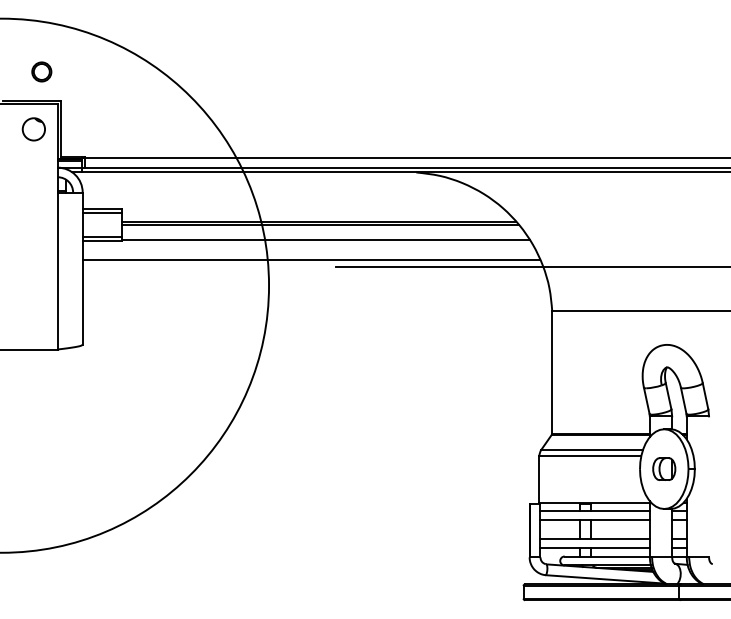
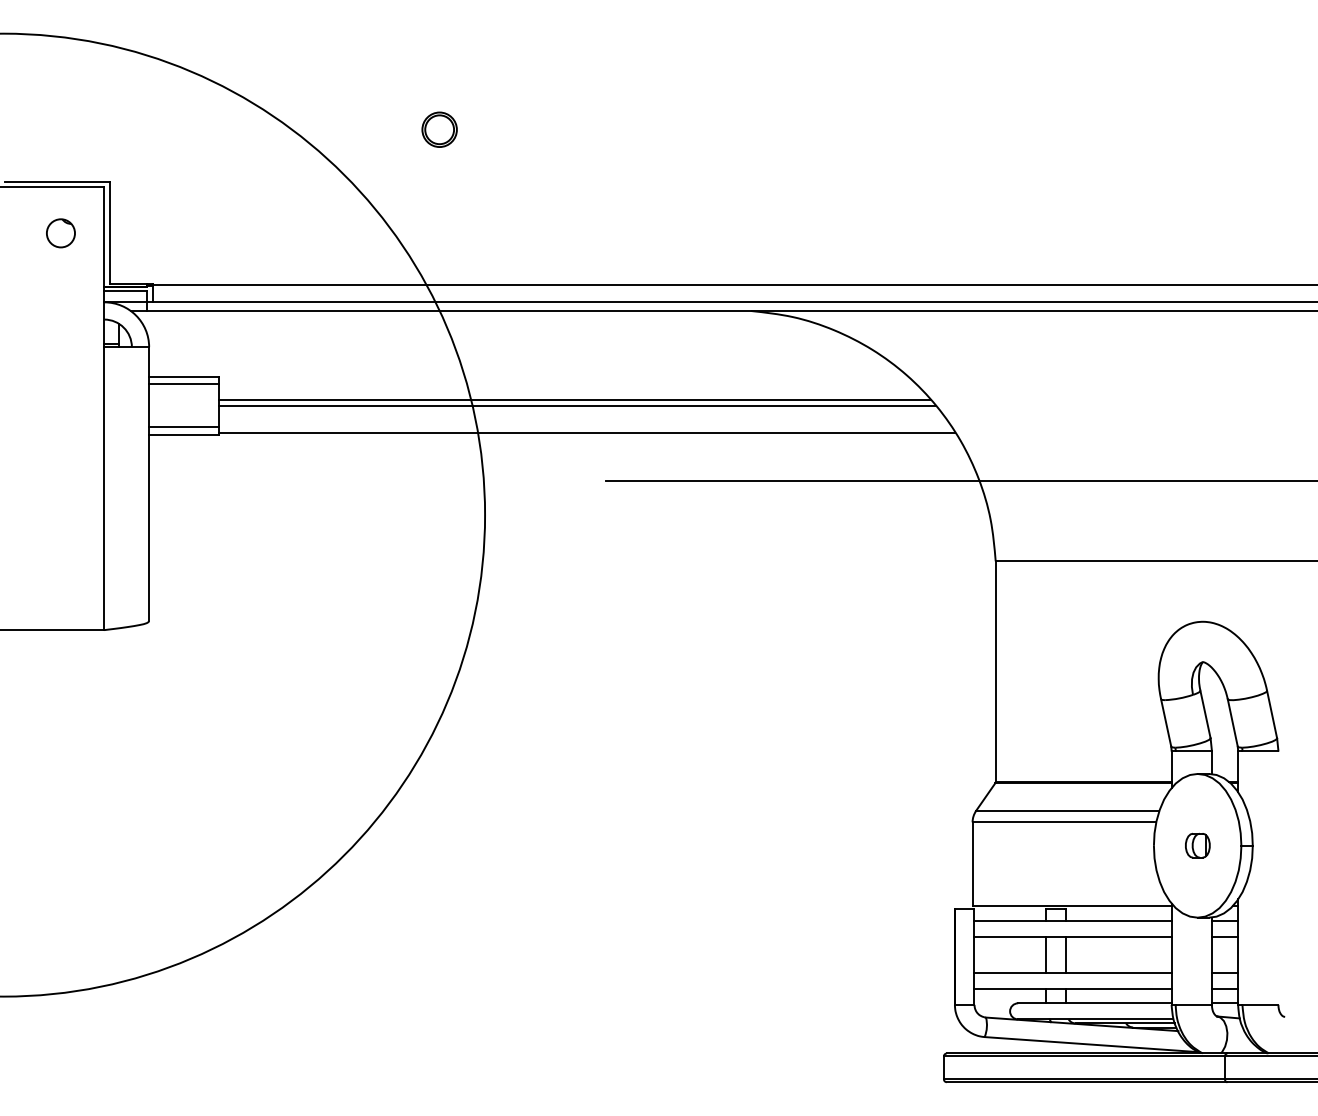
circle: (41, 71) -> (439, 128), moved
circle: (33, 129) -> (60, 233), size x0.7
line: (311, 260) -> (561, 469), removed
part: (664, 468) -> (1198, 844), size x0.6

